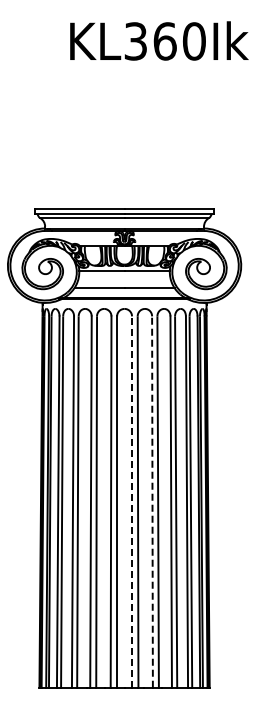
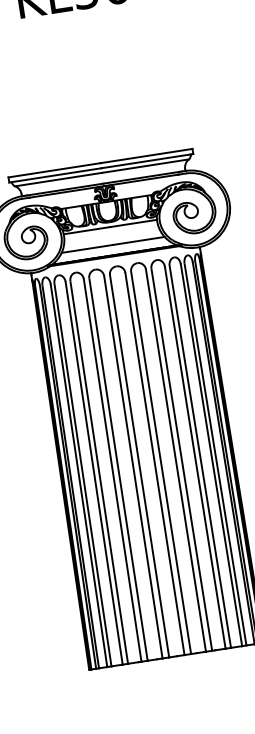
line: (132, 502) -> (155, 464), dashed -> solid
line: (152, 502) -> (176, 461), dashed -> solid

